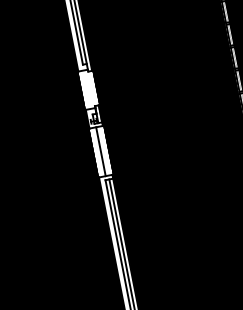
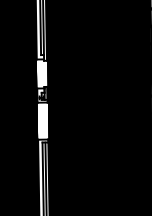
line: (100, 151) -> (42, 120), removed

